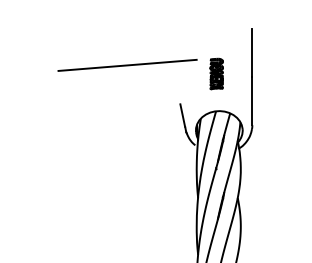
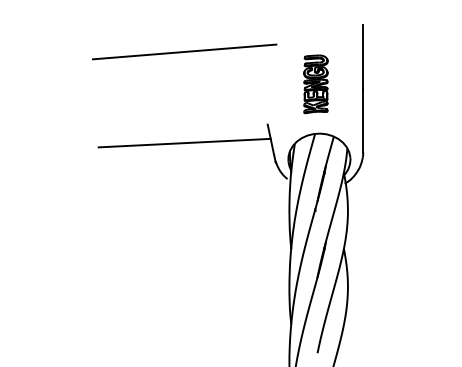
line: (127, 65) -> (184, 51), moved
part: (216, 74) -> (315, 84), size x1.43
line: (117, 117) -> (184, 142), added

